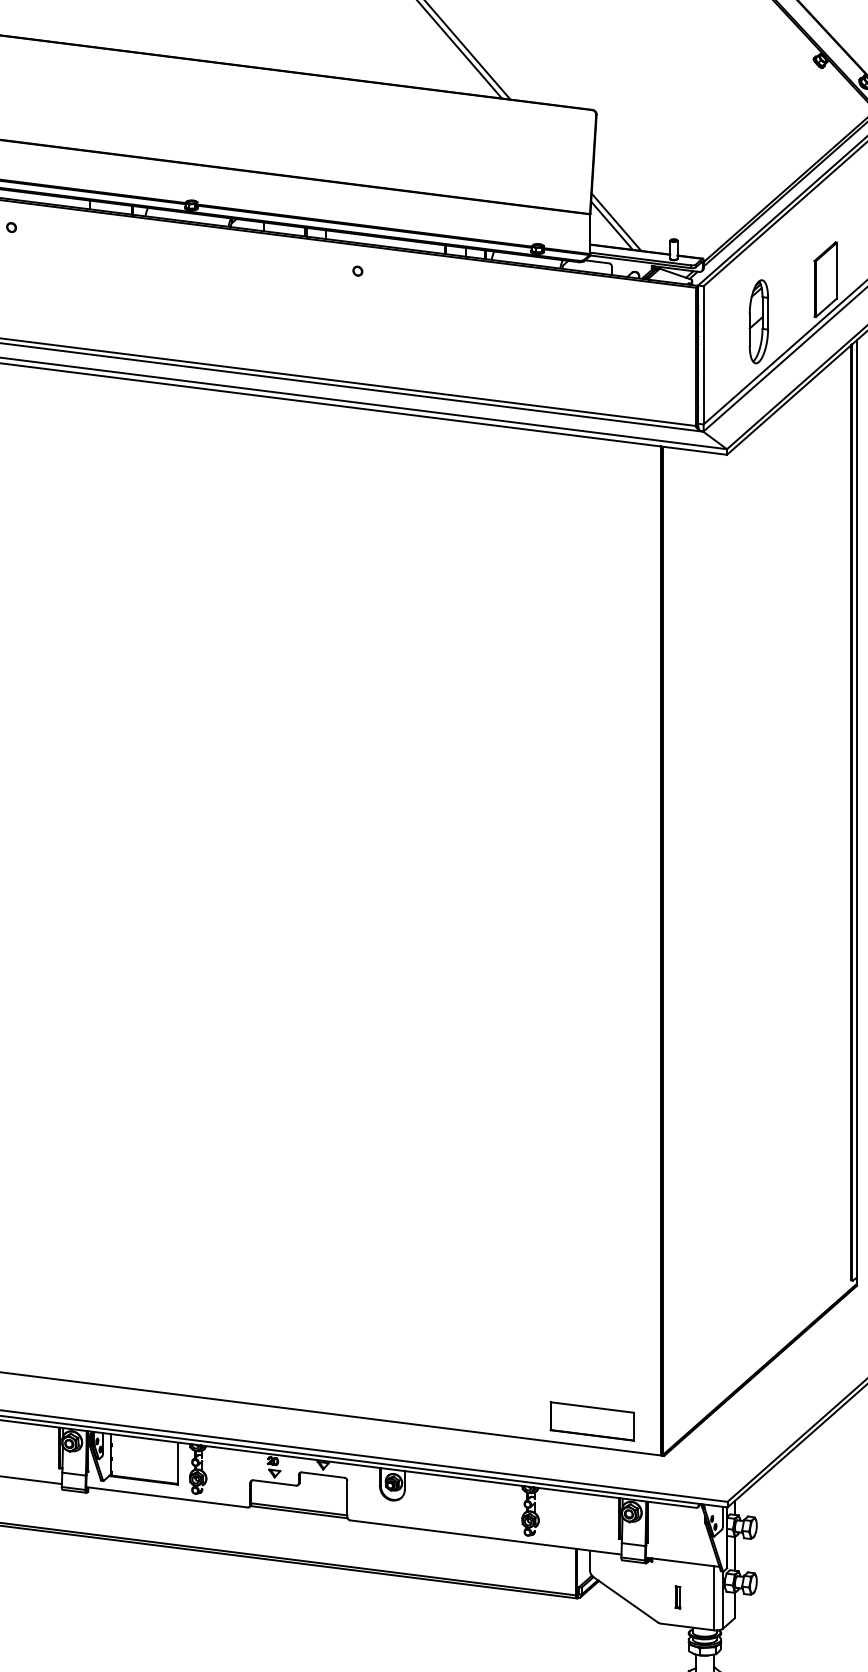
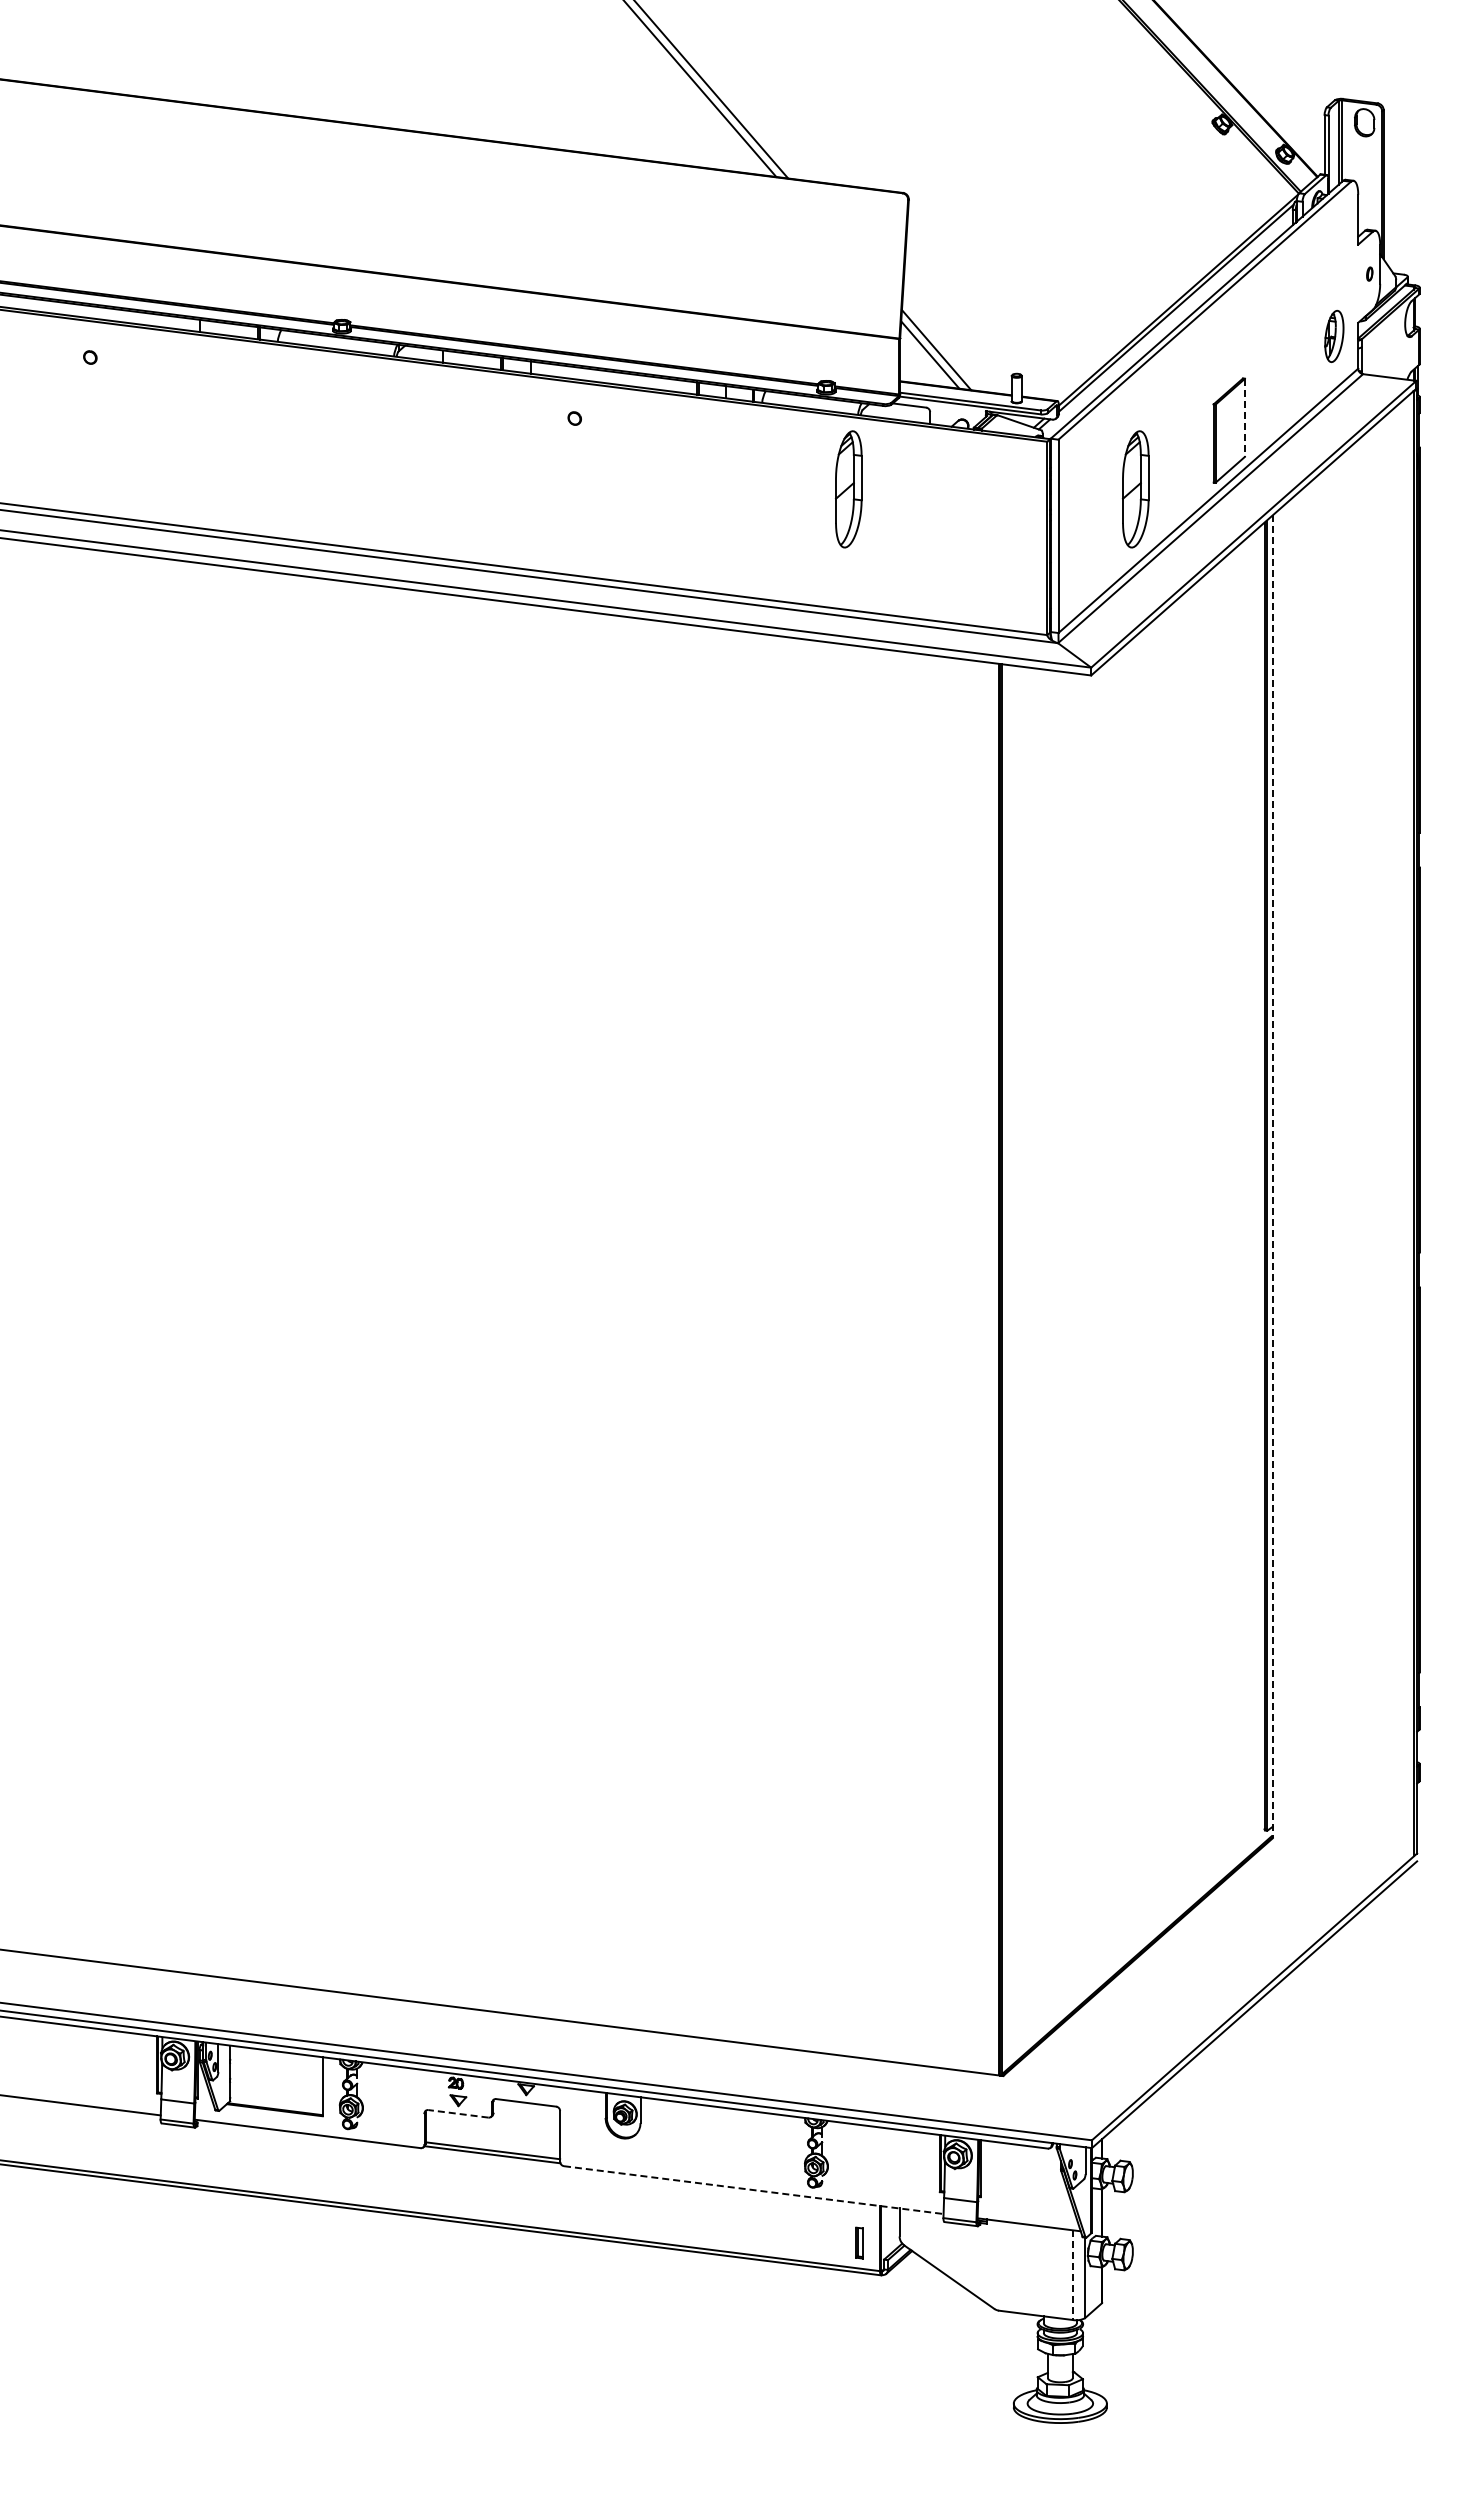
line: (836, 271) -> (1244, 418), solid -> dashed
part: (553, 321) -> (848, 489), added
line: (856, 813) -> (1272, 1177), solid -> dashed
part: (592, 1421) -> (902, 2027), removed
line: (274, 1482) -> (457, 2113), solid -> dashed
line: (486, 1537) -> (754, 2190), solid -> dashed
part: (677, 1597) -> (859, 2242), moved
line: (713, 1598) -> (1072, 2275), solid -> dashed

